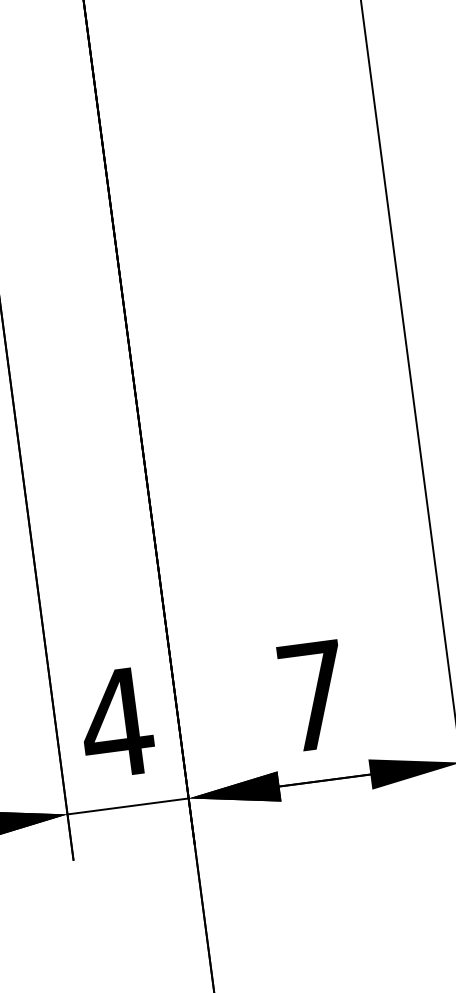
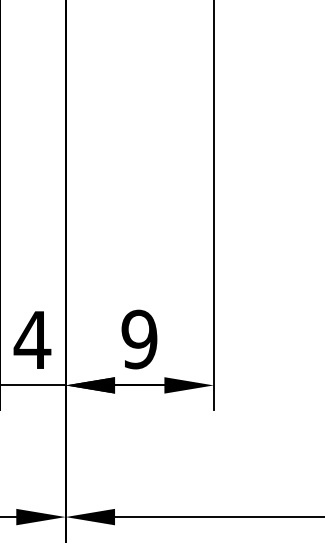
text: (313, 696) -> (139, 339), 7 -> 9

